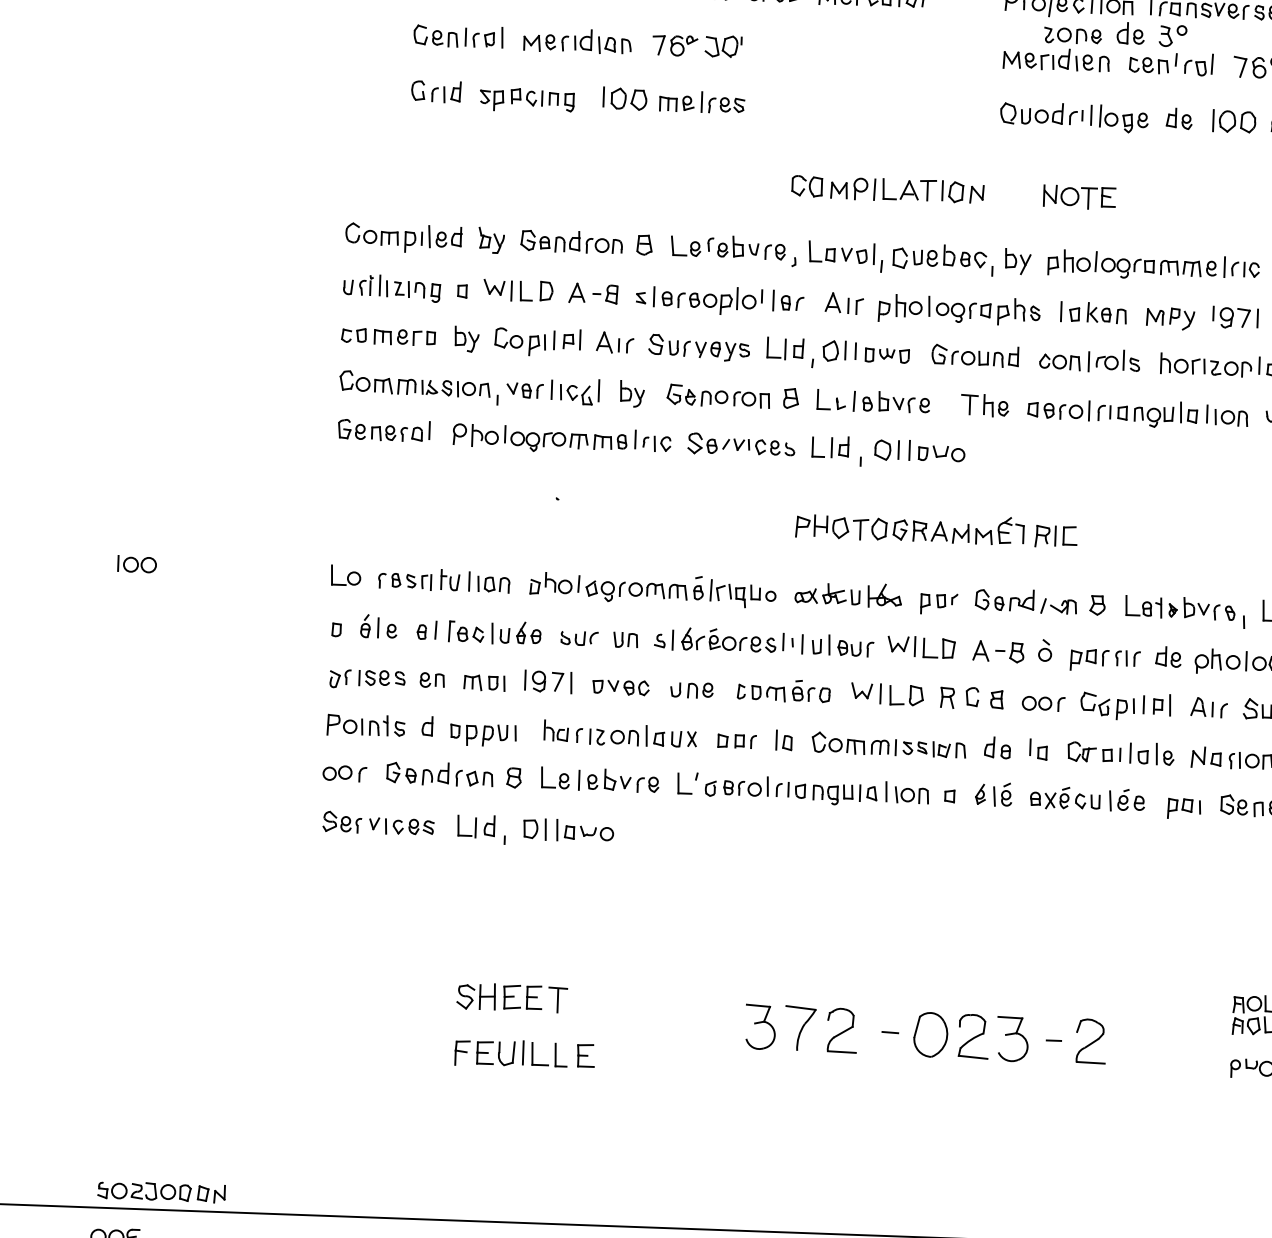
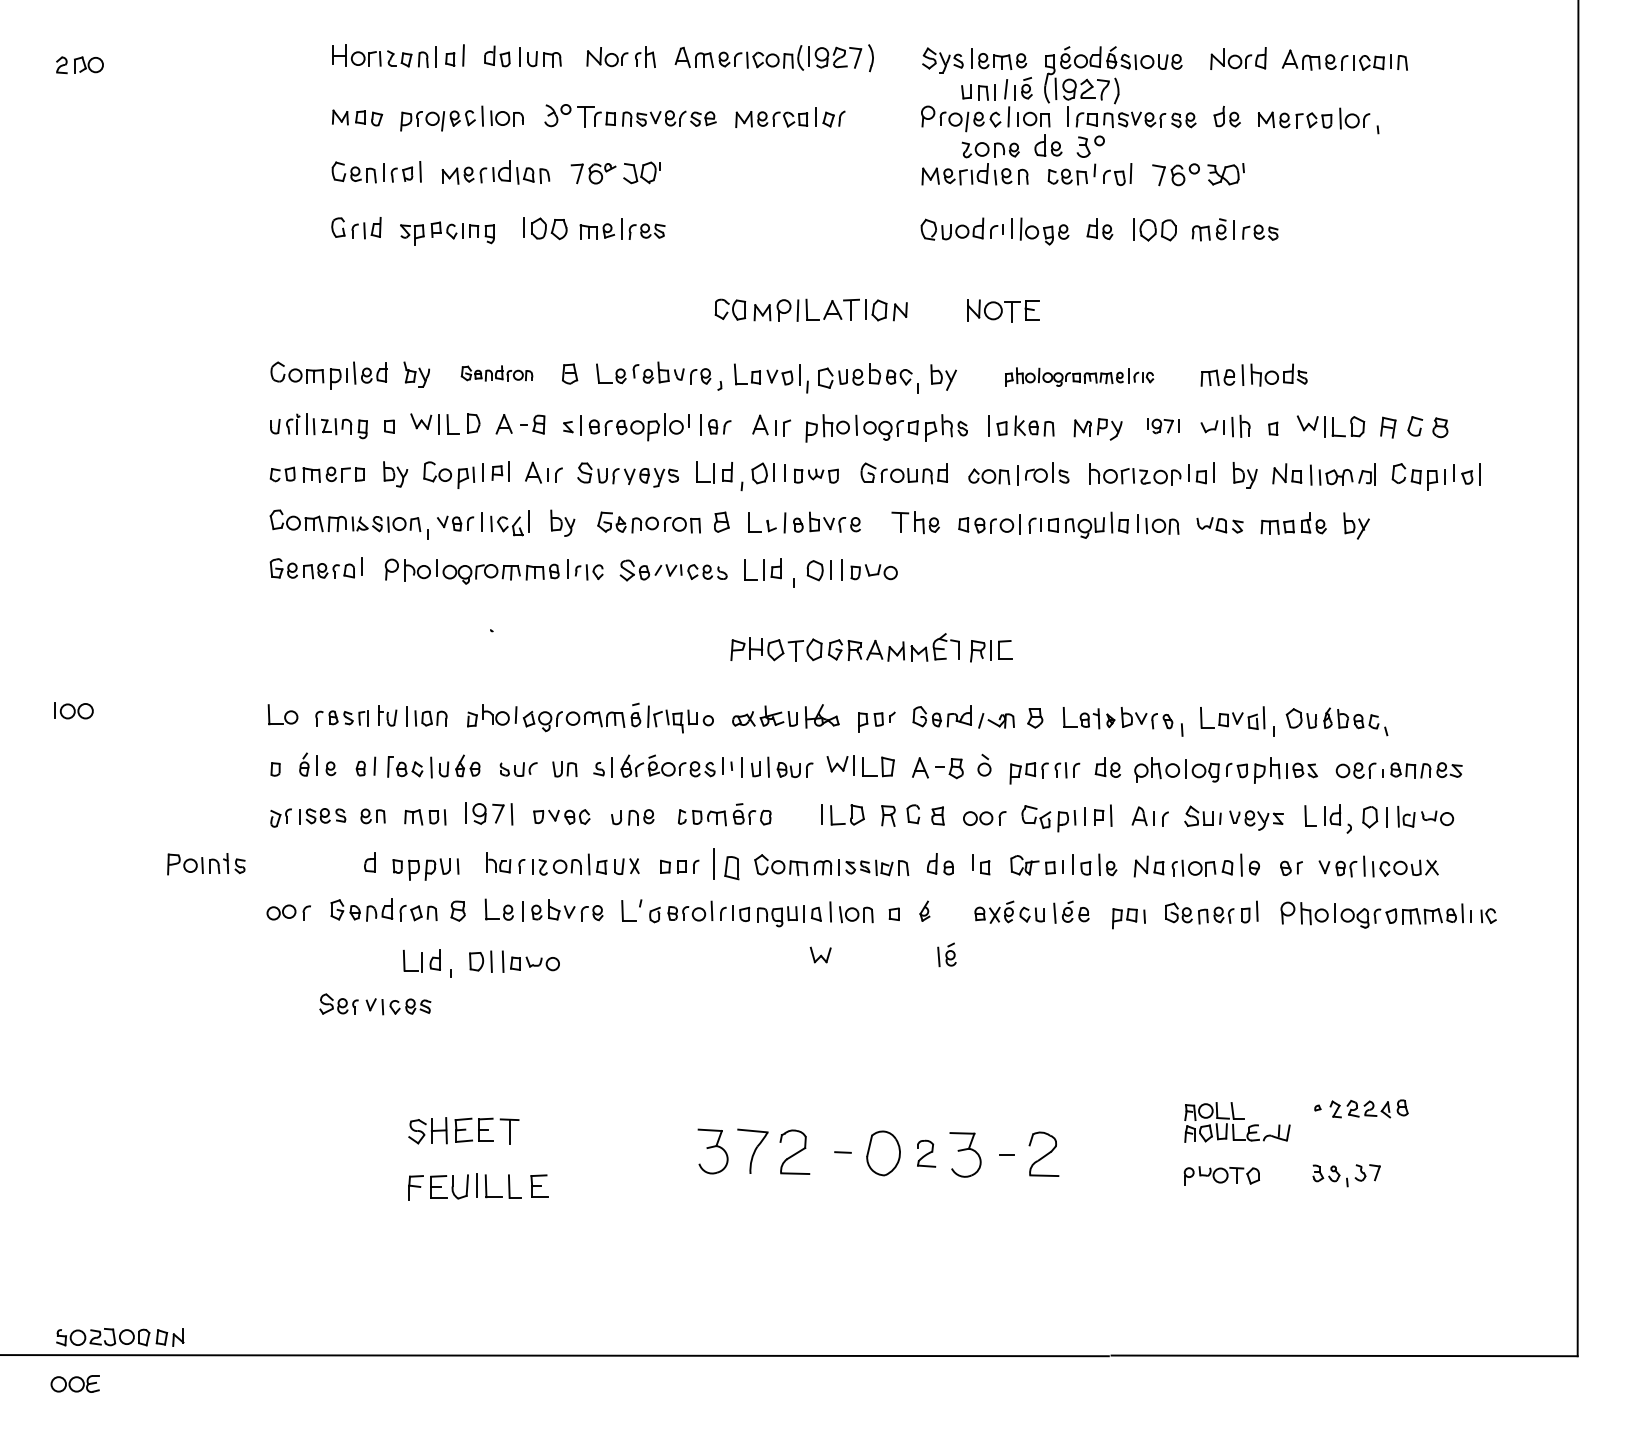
part: (571, 241) -> (496, 373), size x0.7
part: (1153, 265) -> (1079, 376), size x0.7
part: (1234, 318) -> (1162, 426), size x0.7
part: (861, 690) -> (820, 954), moved
part: (366, 726) -> (206, 864), moved
part: (783, 740) -> (726, 864), size x1.6
part: (1002, 794) -> (946, 954), moved
part: (378, 823) -> (375, 1004), moved
part: (973, 1036) -> (926, 1153), size x0.6

